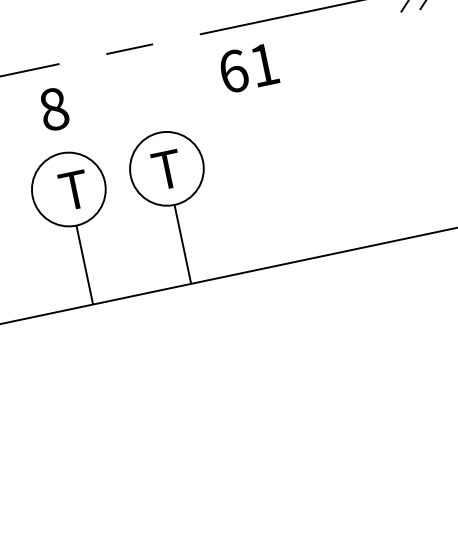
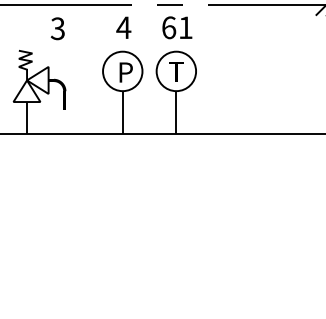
text: (248, 67) -> (177, 27), moved
text: (53, 108) -> (123, 27), 8 -> 4
text: (74, 190) -> (125, 72), Т -> P

